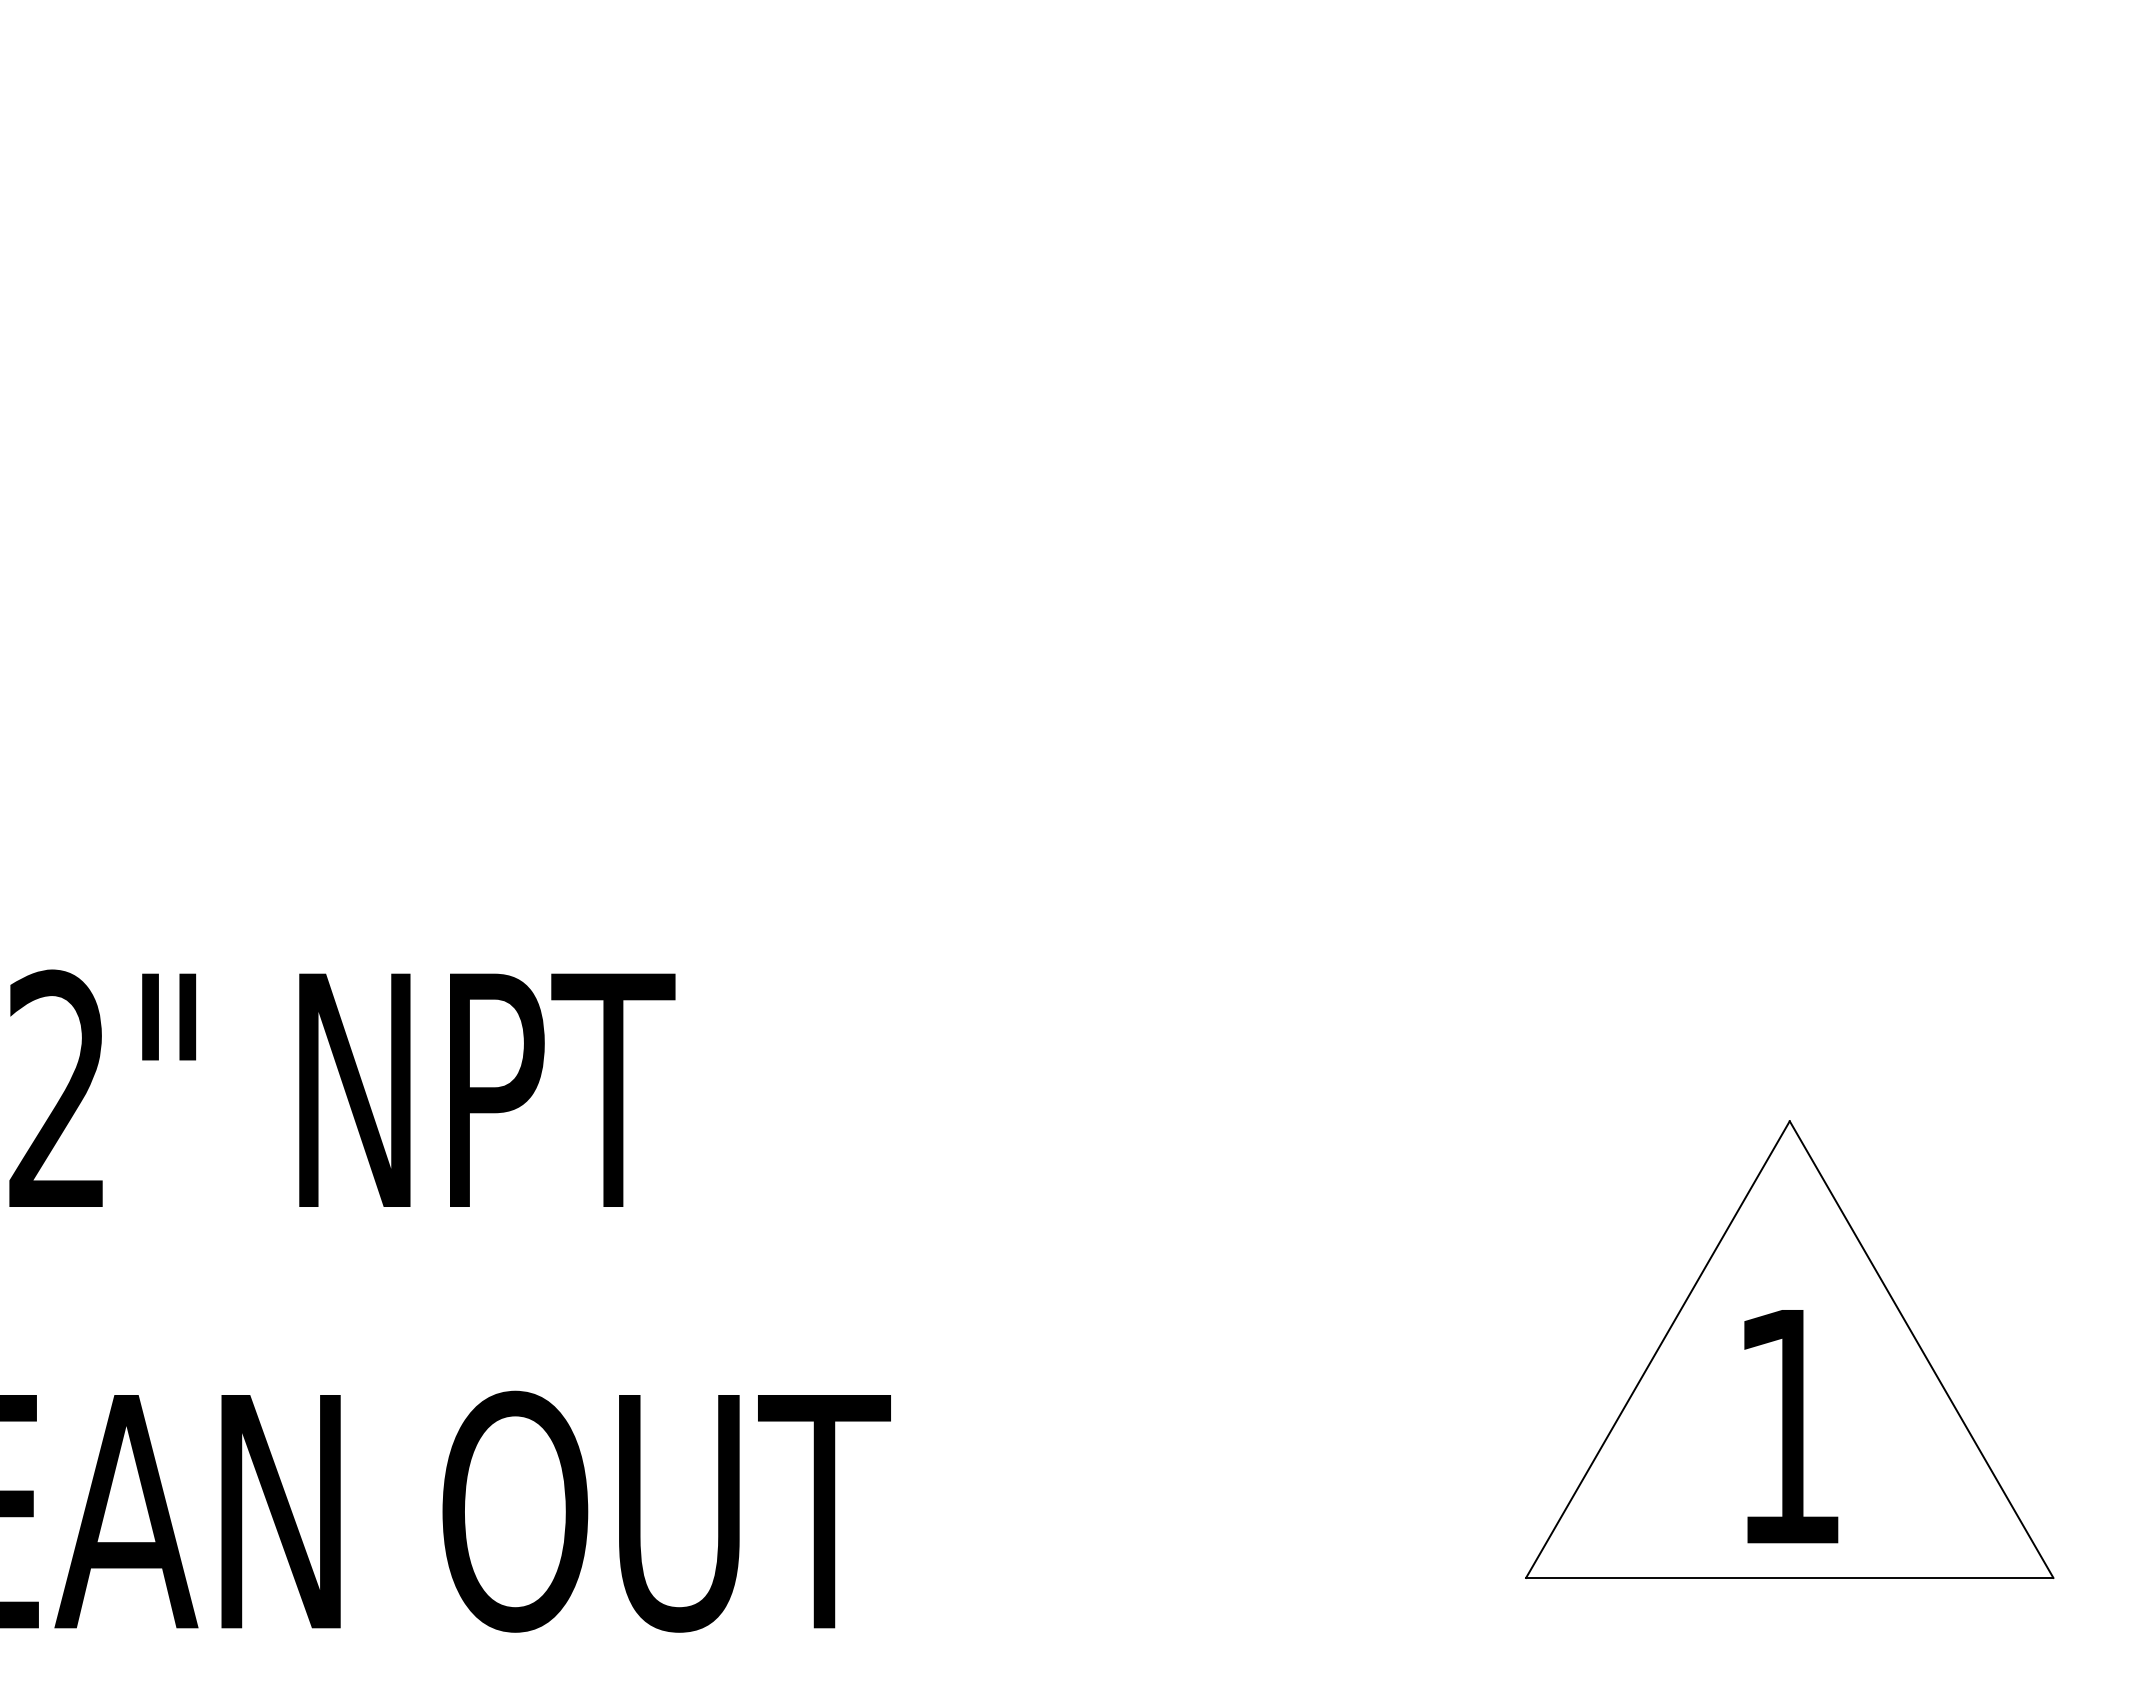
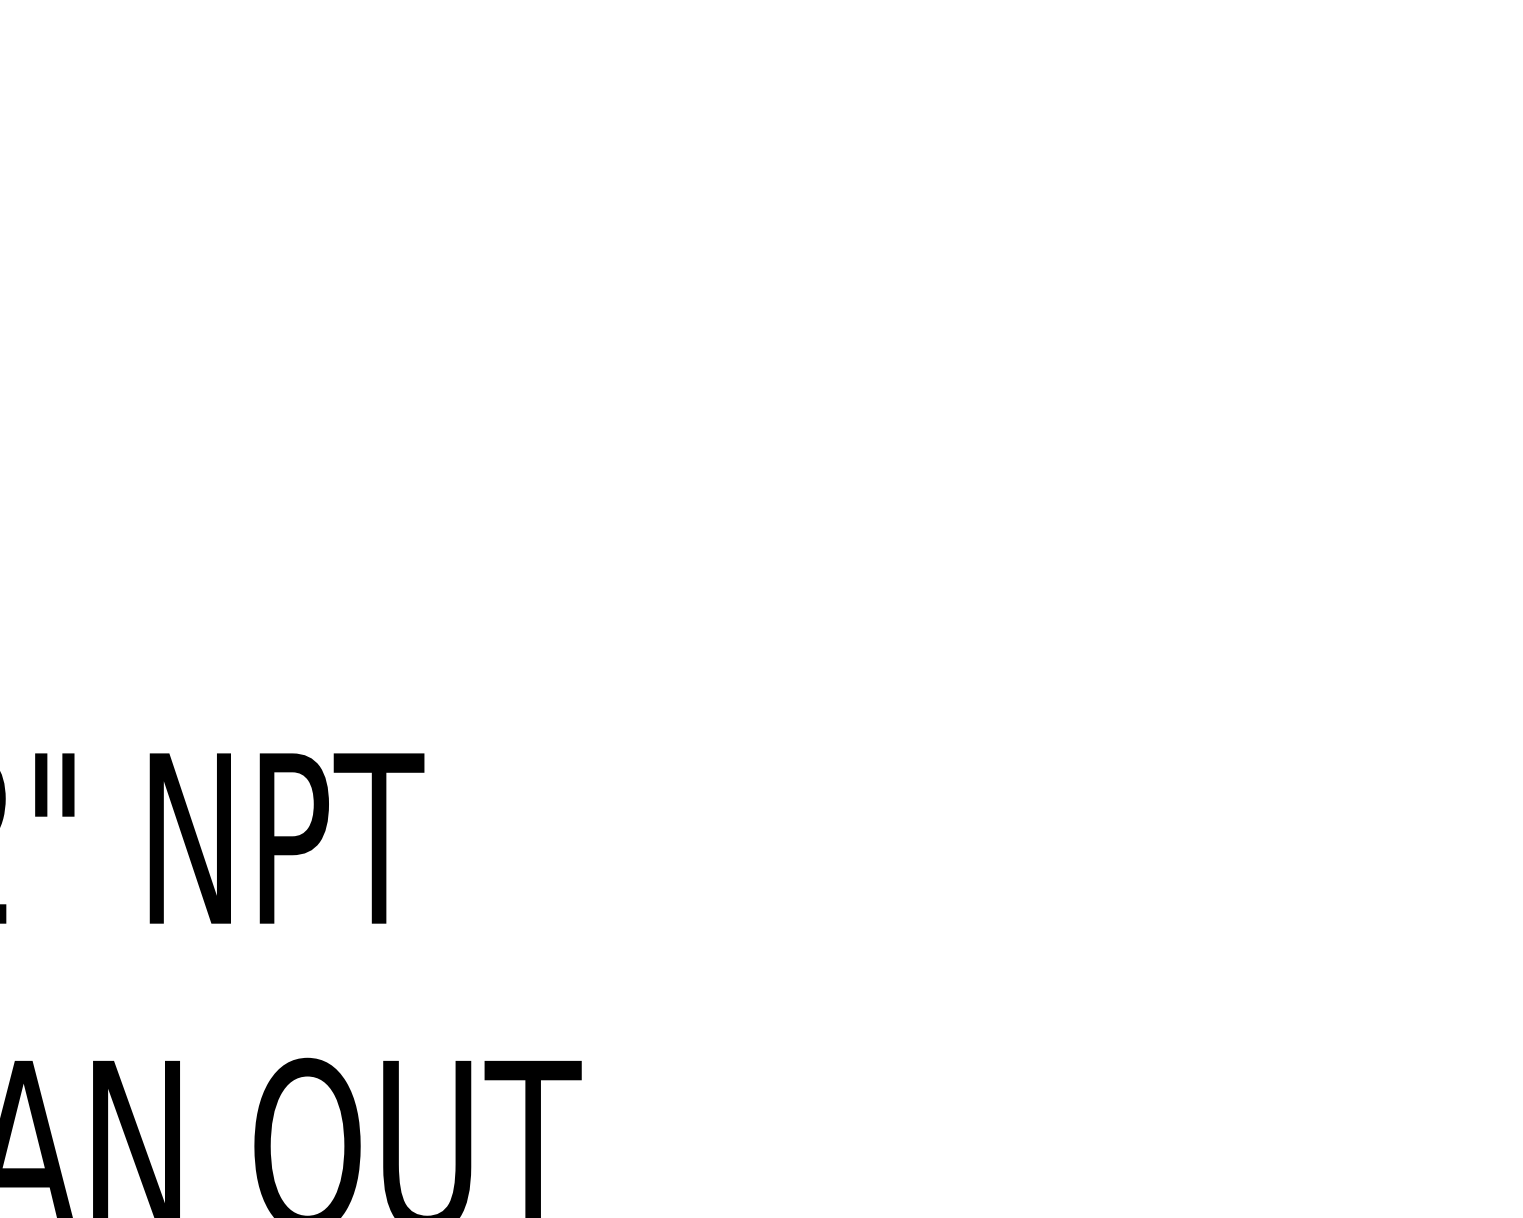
part: (1789, 1349) -> (1237, 1027), removed

